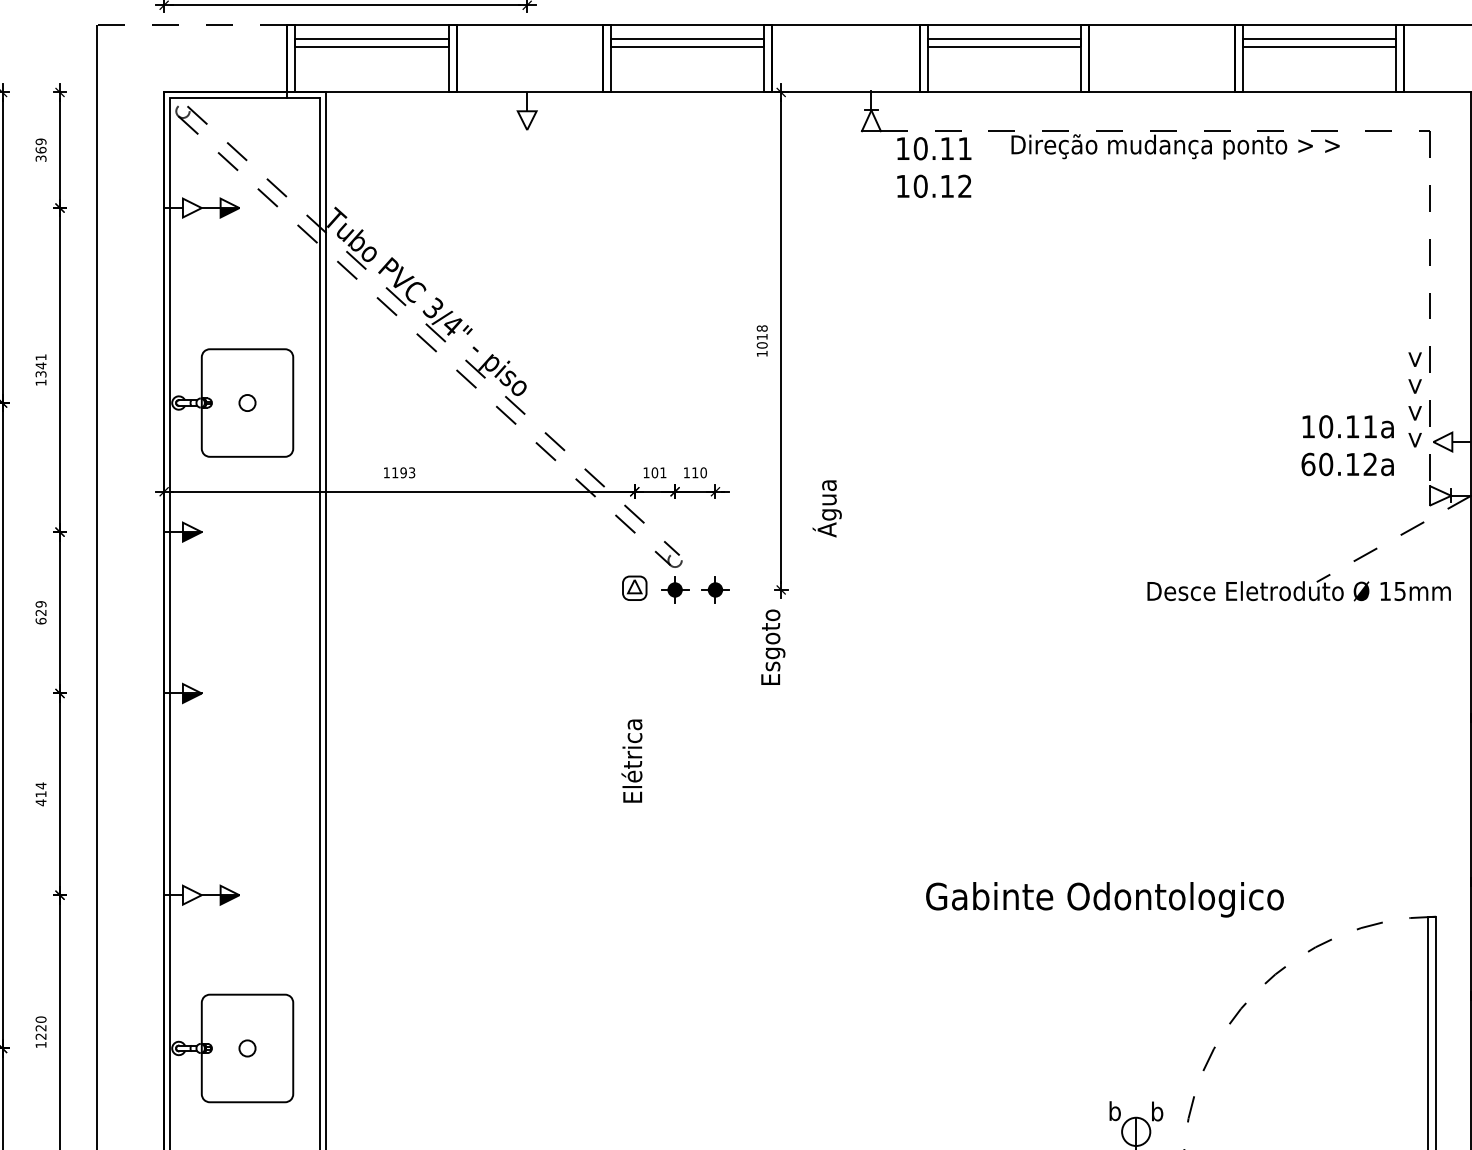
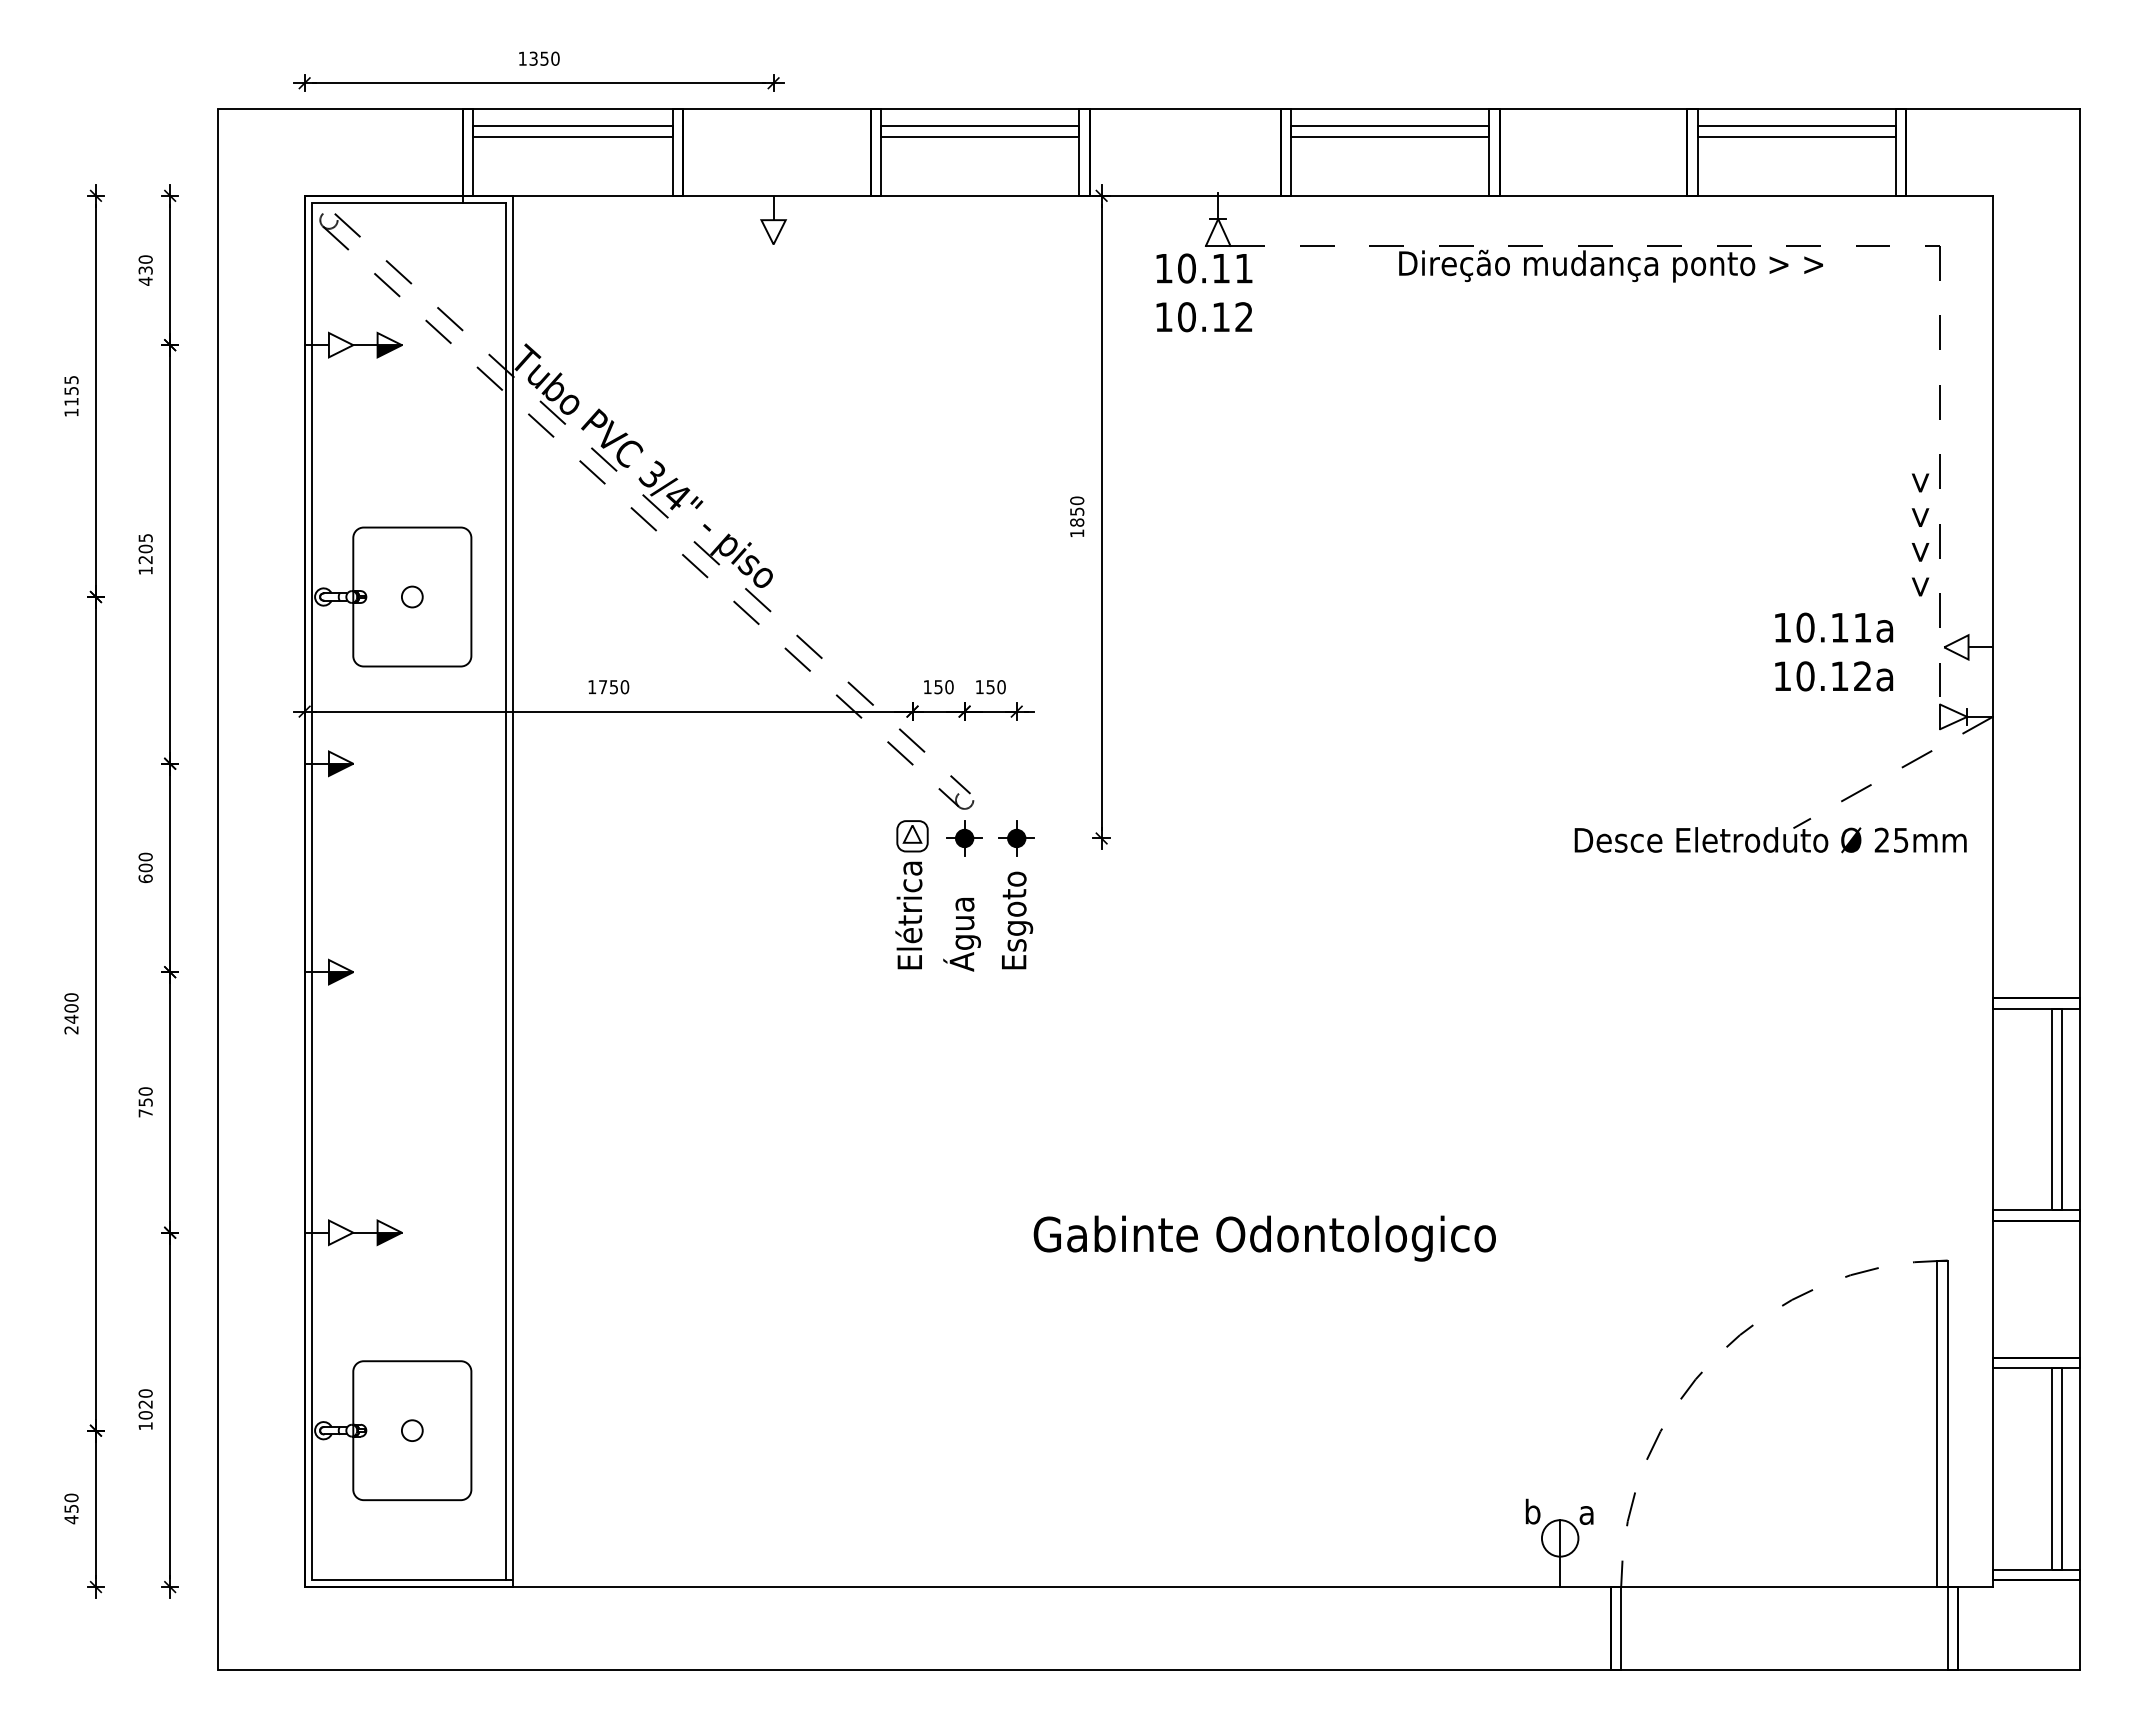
line: (191, 25) -> (339, 109), dashed -> solid
text: (40, 150) -> (145, 270), 369 -> 430
text: (934, 167) -> (1204, 292), moved
text: (762, 336) -> (1077, 511), 1018 -> 1850
text: (40, 365) -> (145, 548), 1341 -> 1205
text: (1415, 399) -> (1920, 534), moved
text: (1308, 464) -> (1782, 676), 60.12a -> 10.12a
text: (404, 473) -> (614, 687), 1193 -> 1750
text: (658, 473) -> (943, 687), 101 -> 150
text: (695, 473) -> (990, 687), 110 -> 150
text: (826, 508) -> (961, 934), moved
text: (1384, 590) -> (1881, 839), 15mm -> 25mm
text: (40, 608) -> (145, 862), 629 -> 600
text: (773, 647) -> (1017, 920), moved
text: (631, 761) -> (908, 915), moved
text: (40, 794) -> (145, 1102), 414 -> 750
text: (1104, 899) -> (1264, 1238), moved
text: (40, 1036) -> (145, 1415), 1220 -> 1020
text: (1157, 1111) -> (1587, 1511), b -> a

